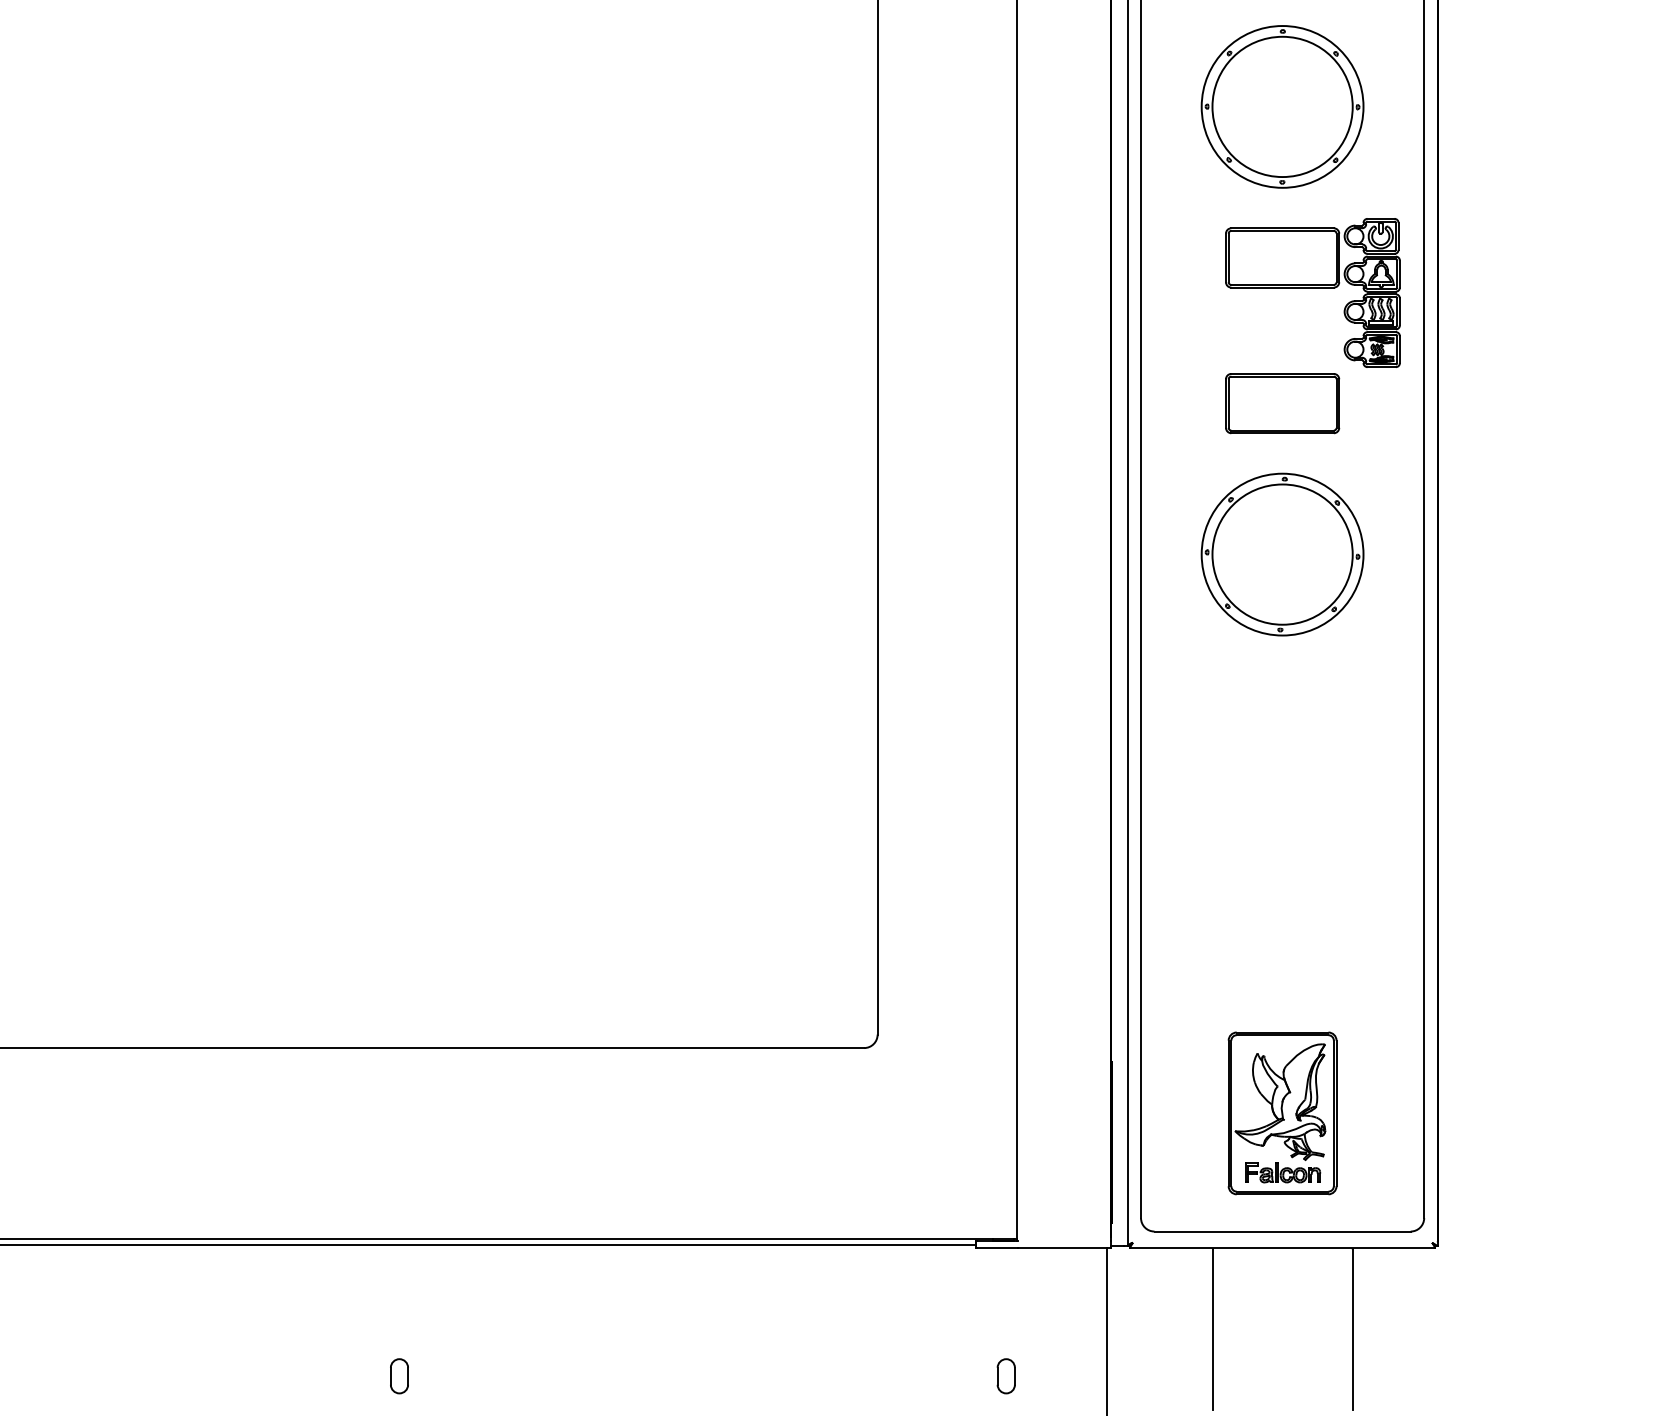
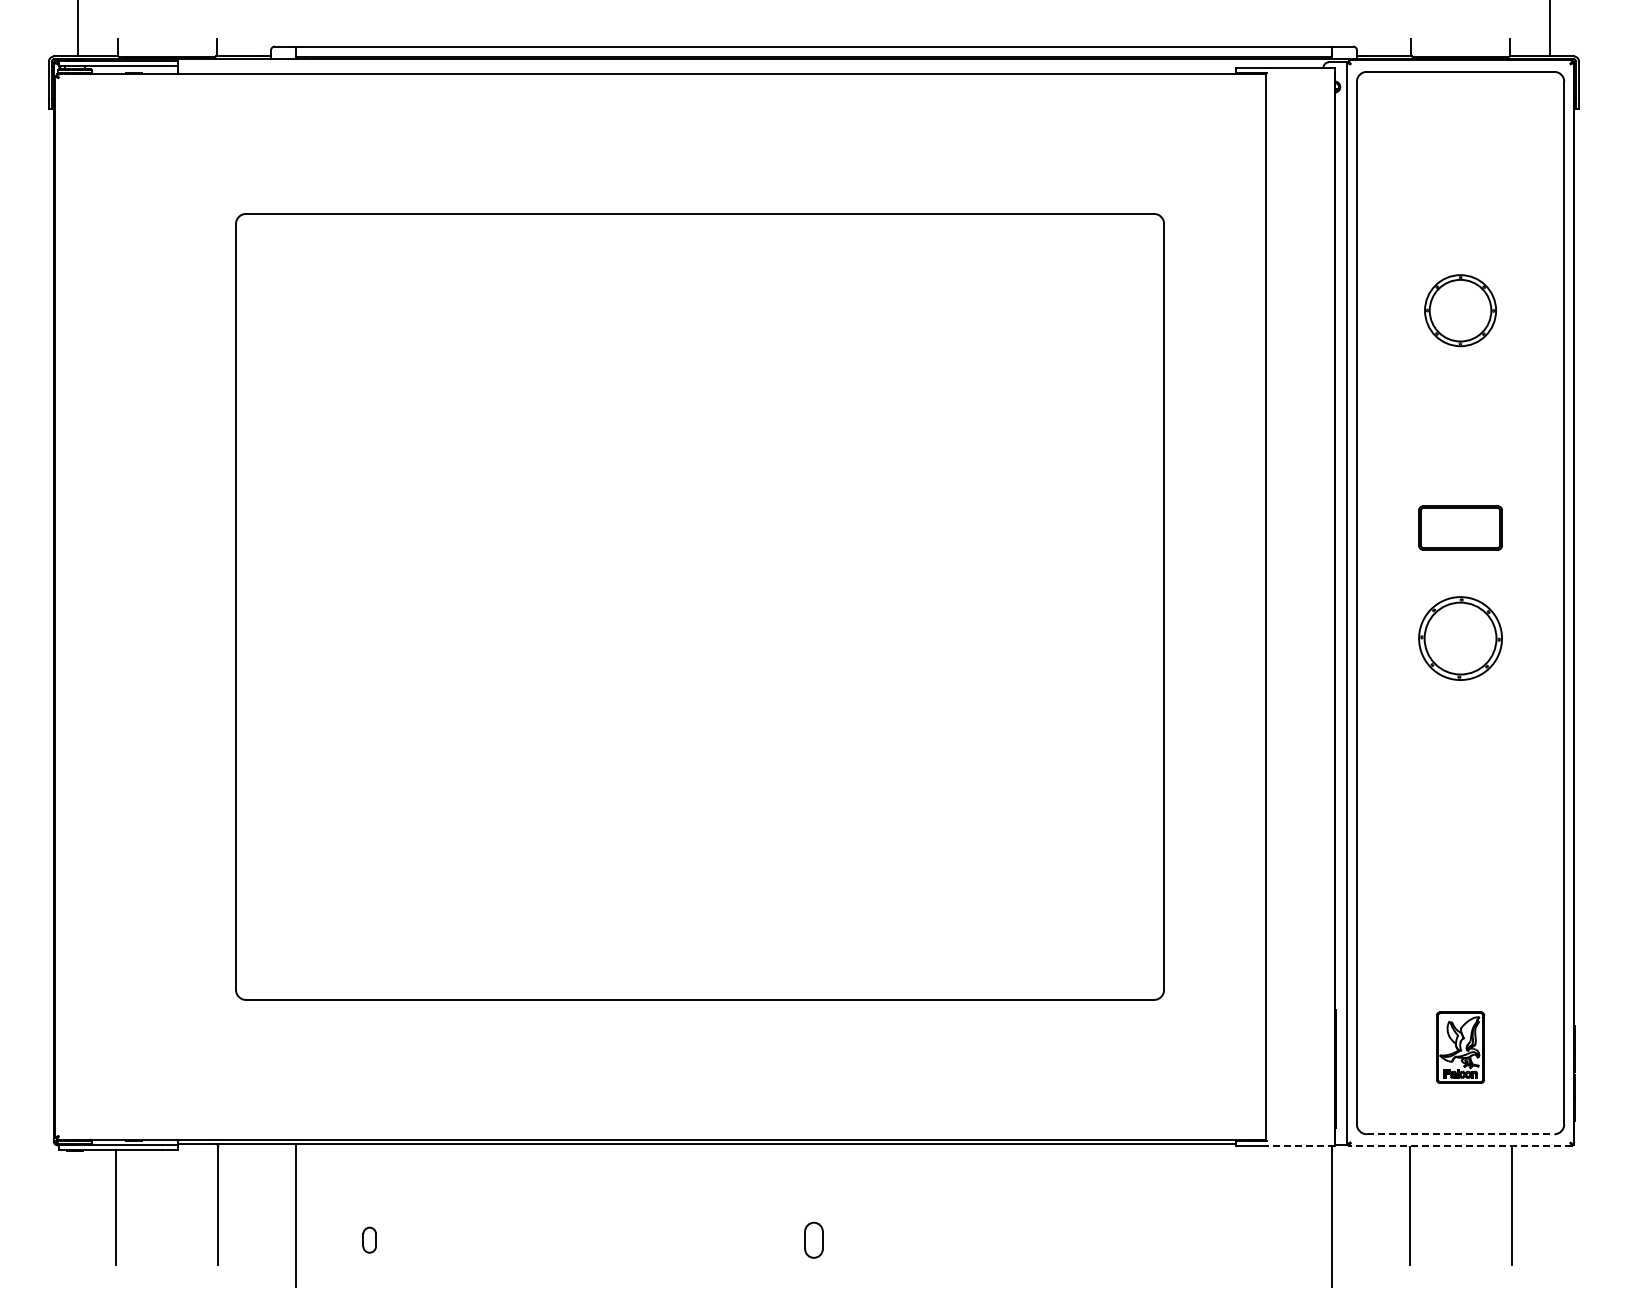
part: (1282, 106) -> (1460, 310), size x0.6
part: (1312, 292) -> (1482, 446), removed
part: (1282, 554) -> (1460, 638), size x0.7
part: (1282, 1113) -> (1460, 1047), size x0.6
line: (1282, 1231) -> (1460, 1134), solid -> dashed
line: (1063, 1248) -> (1300, 1146), solid -> dashed
line: (1282, 1248) -> (1460, 1146), solid -> dashed
part: (398, 1375) -> (813, 1239), size x1.4
part: (1006, 1375) -> (1258, 1239), removed

